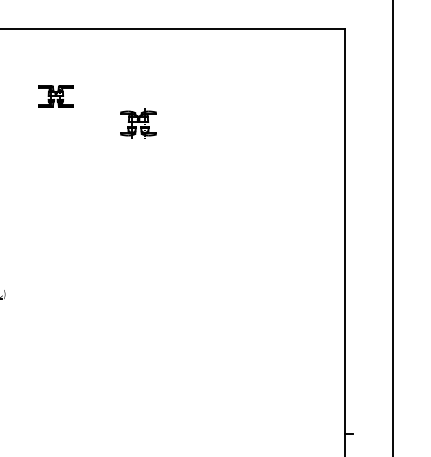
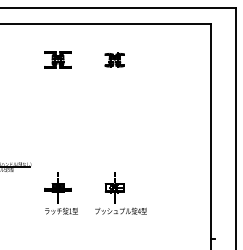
part: (54, 95) -> (57, 59), size x1.43
part: (137, 122) -> (114, 59), moved
part: (60, 348) -> (60, 193), added
part: (173, 348) -> (120, 193), added

